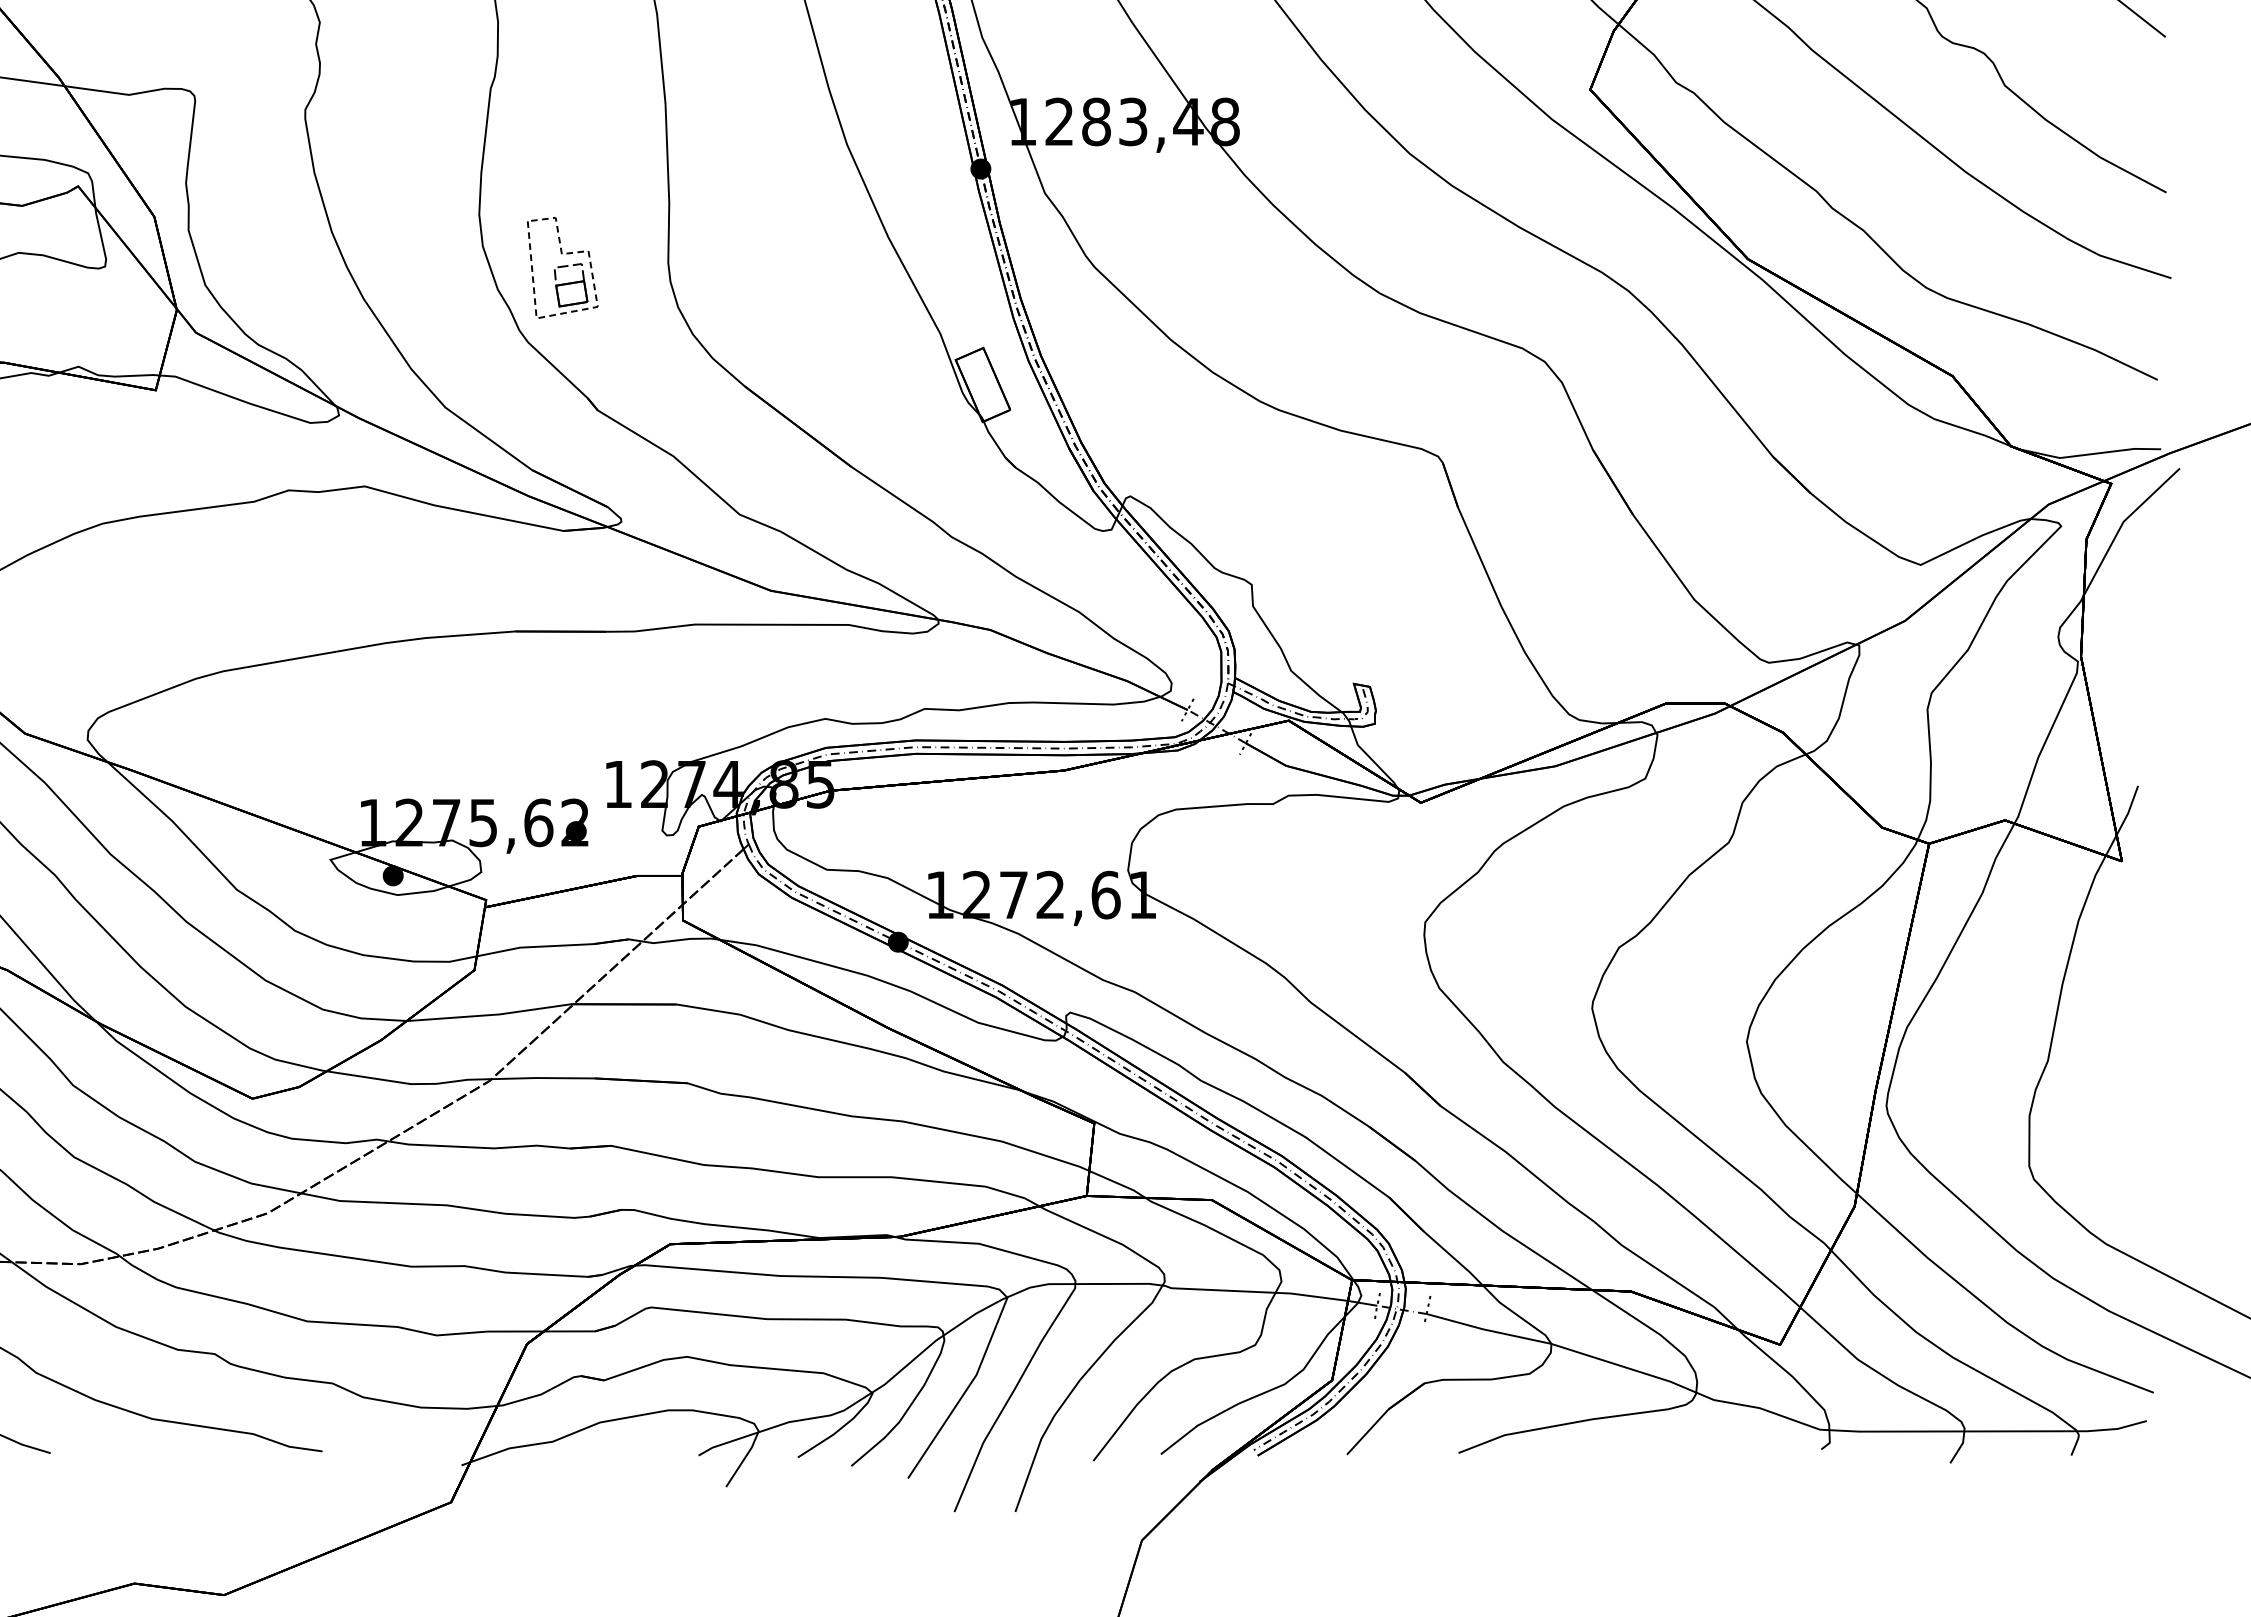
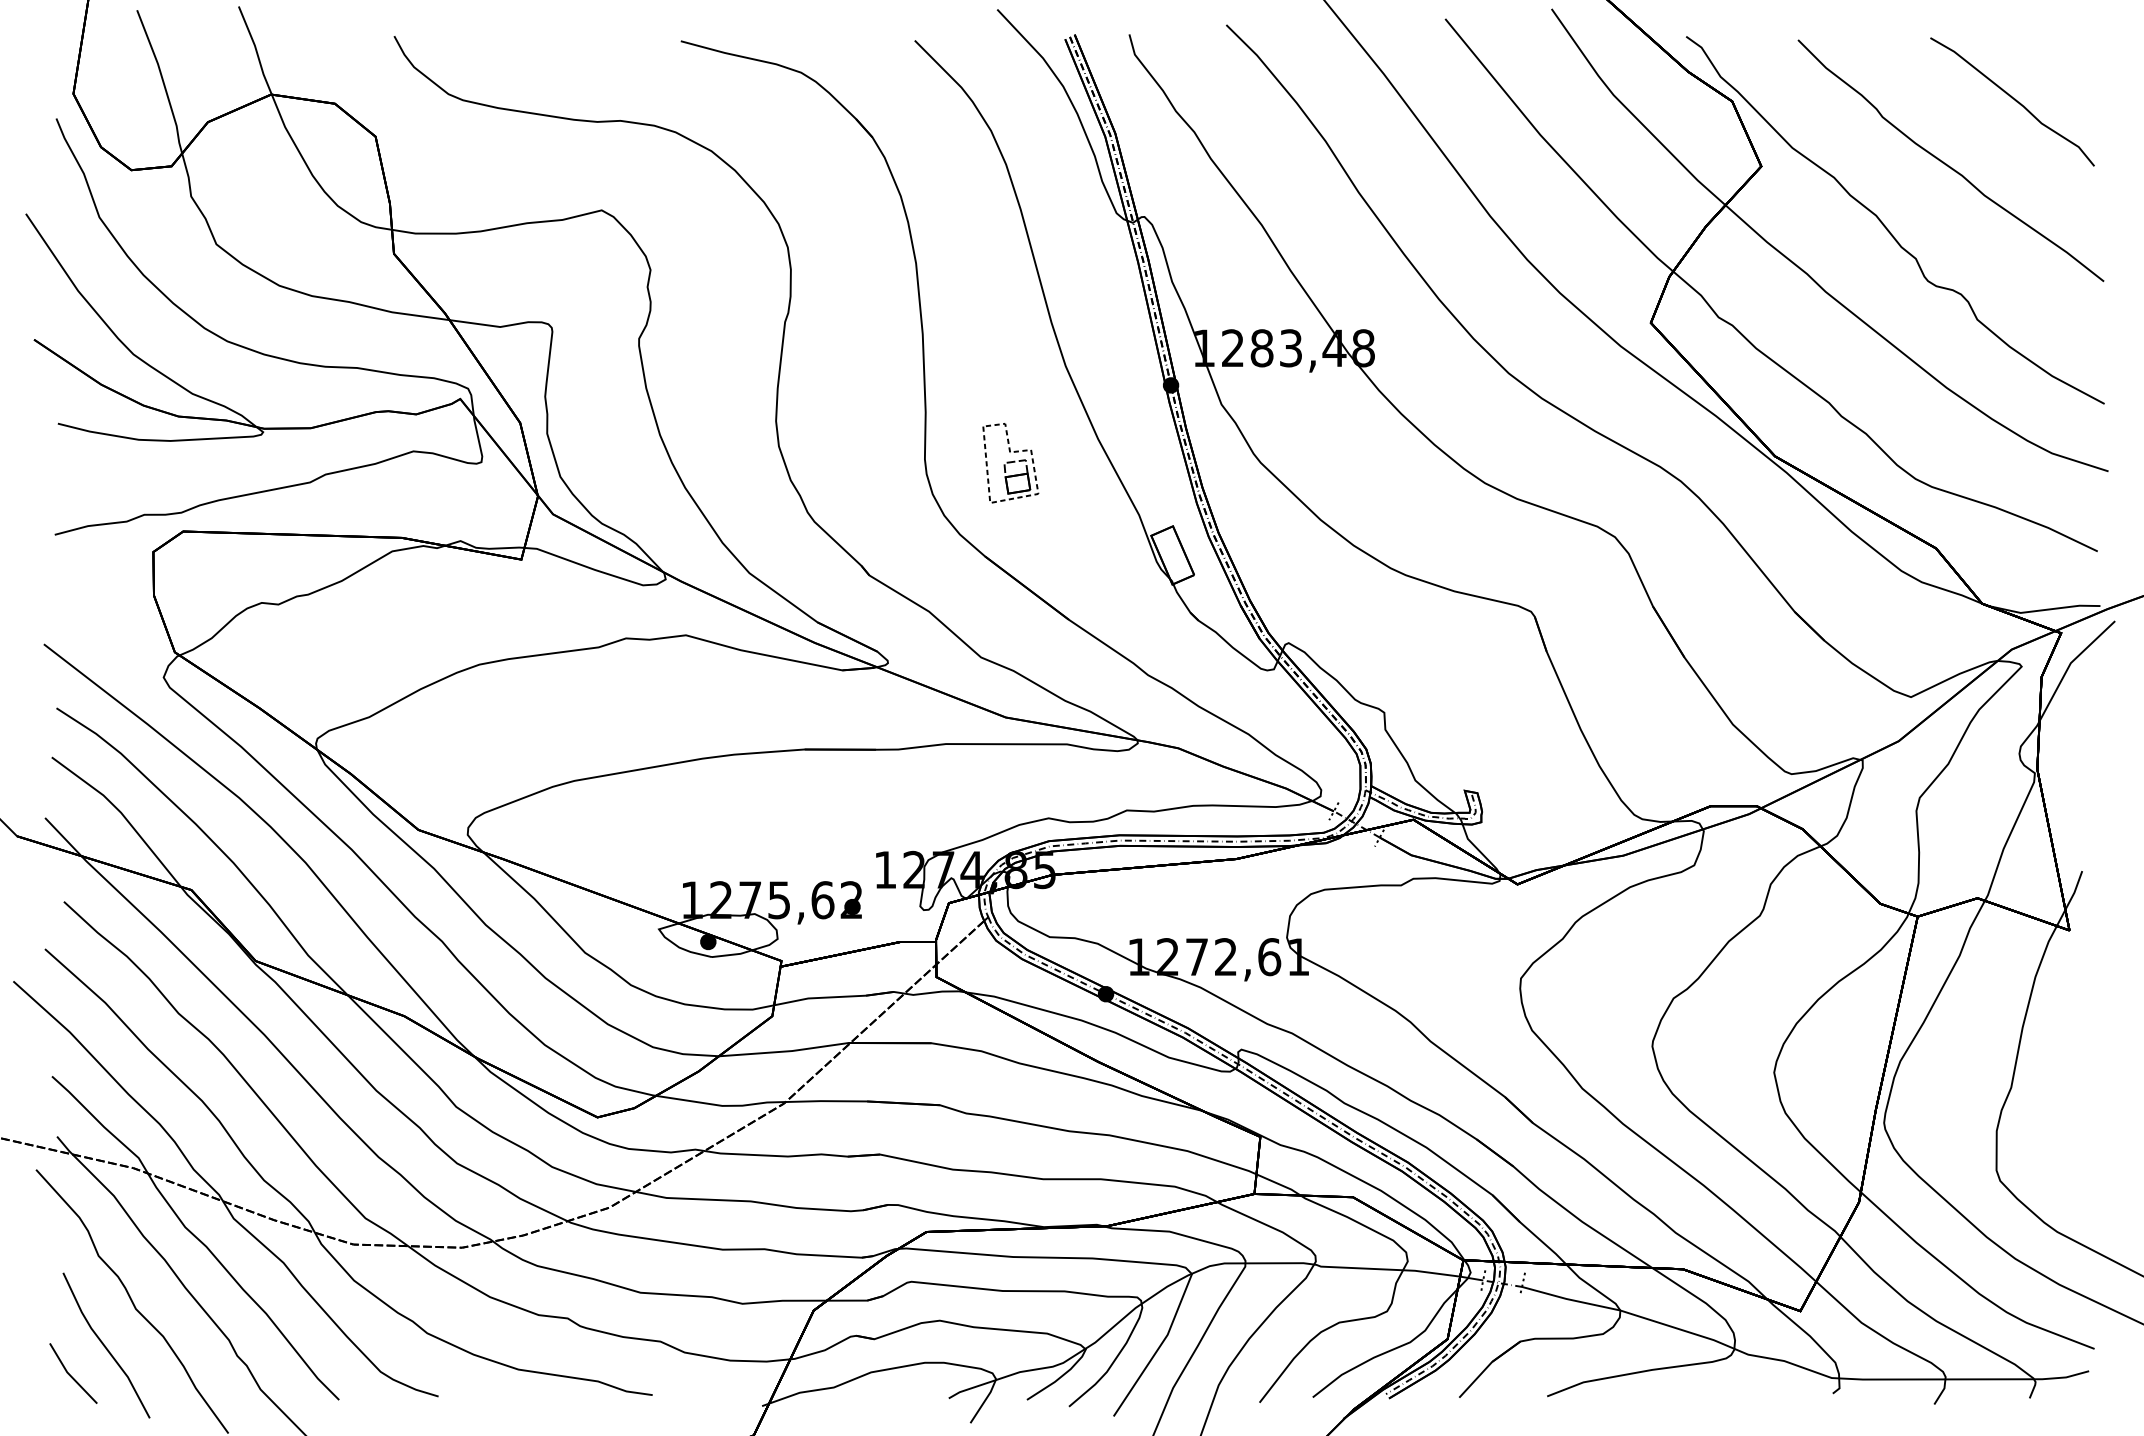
part: (562, 268) -> (1010, 463), moved

